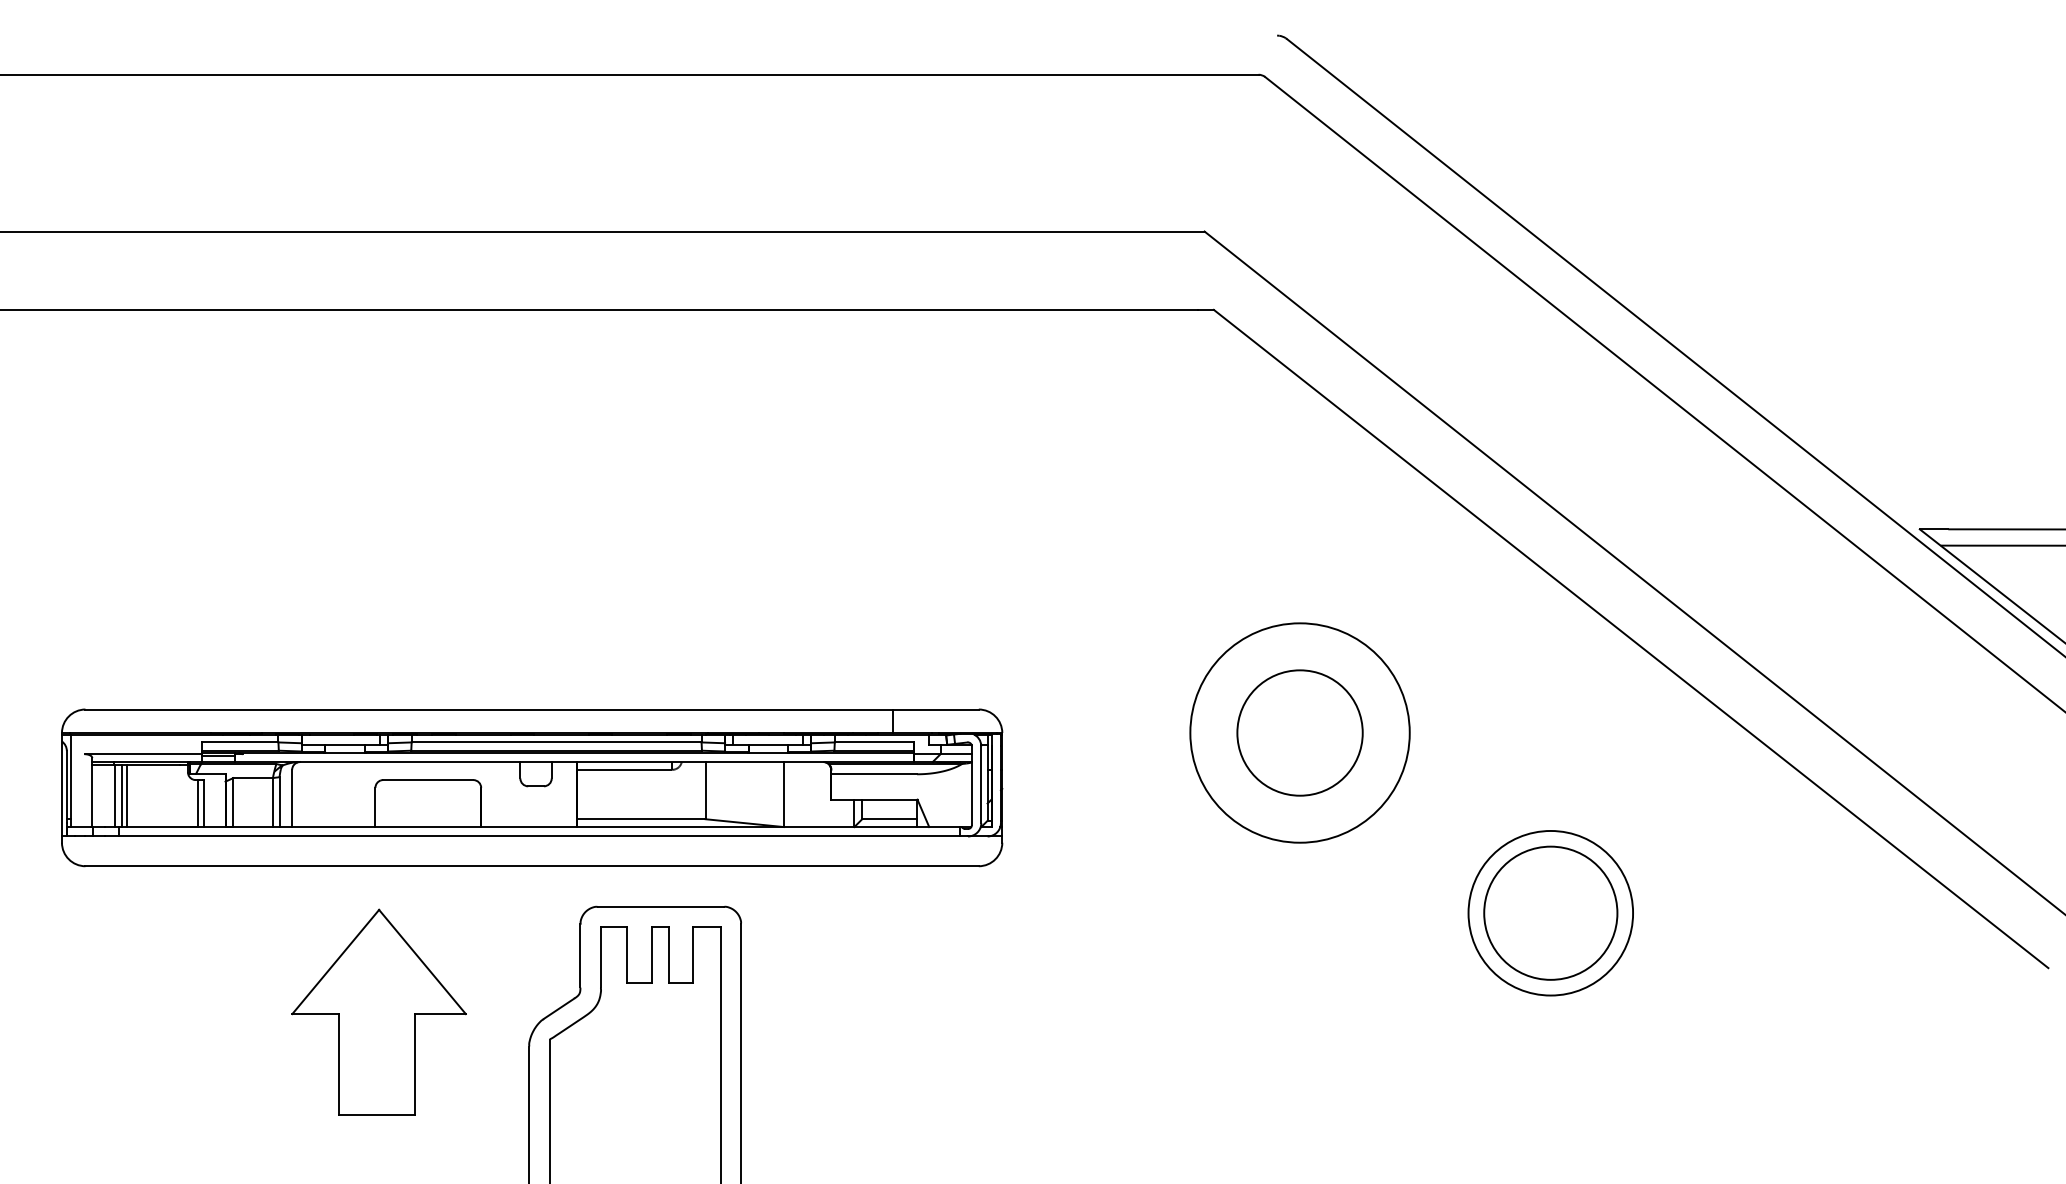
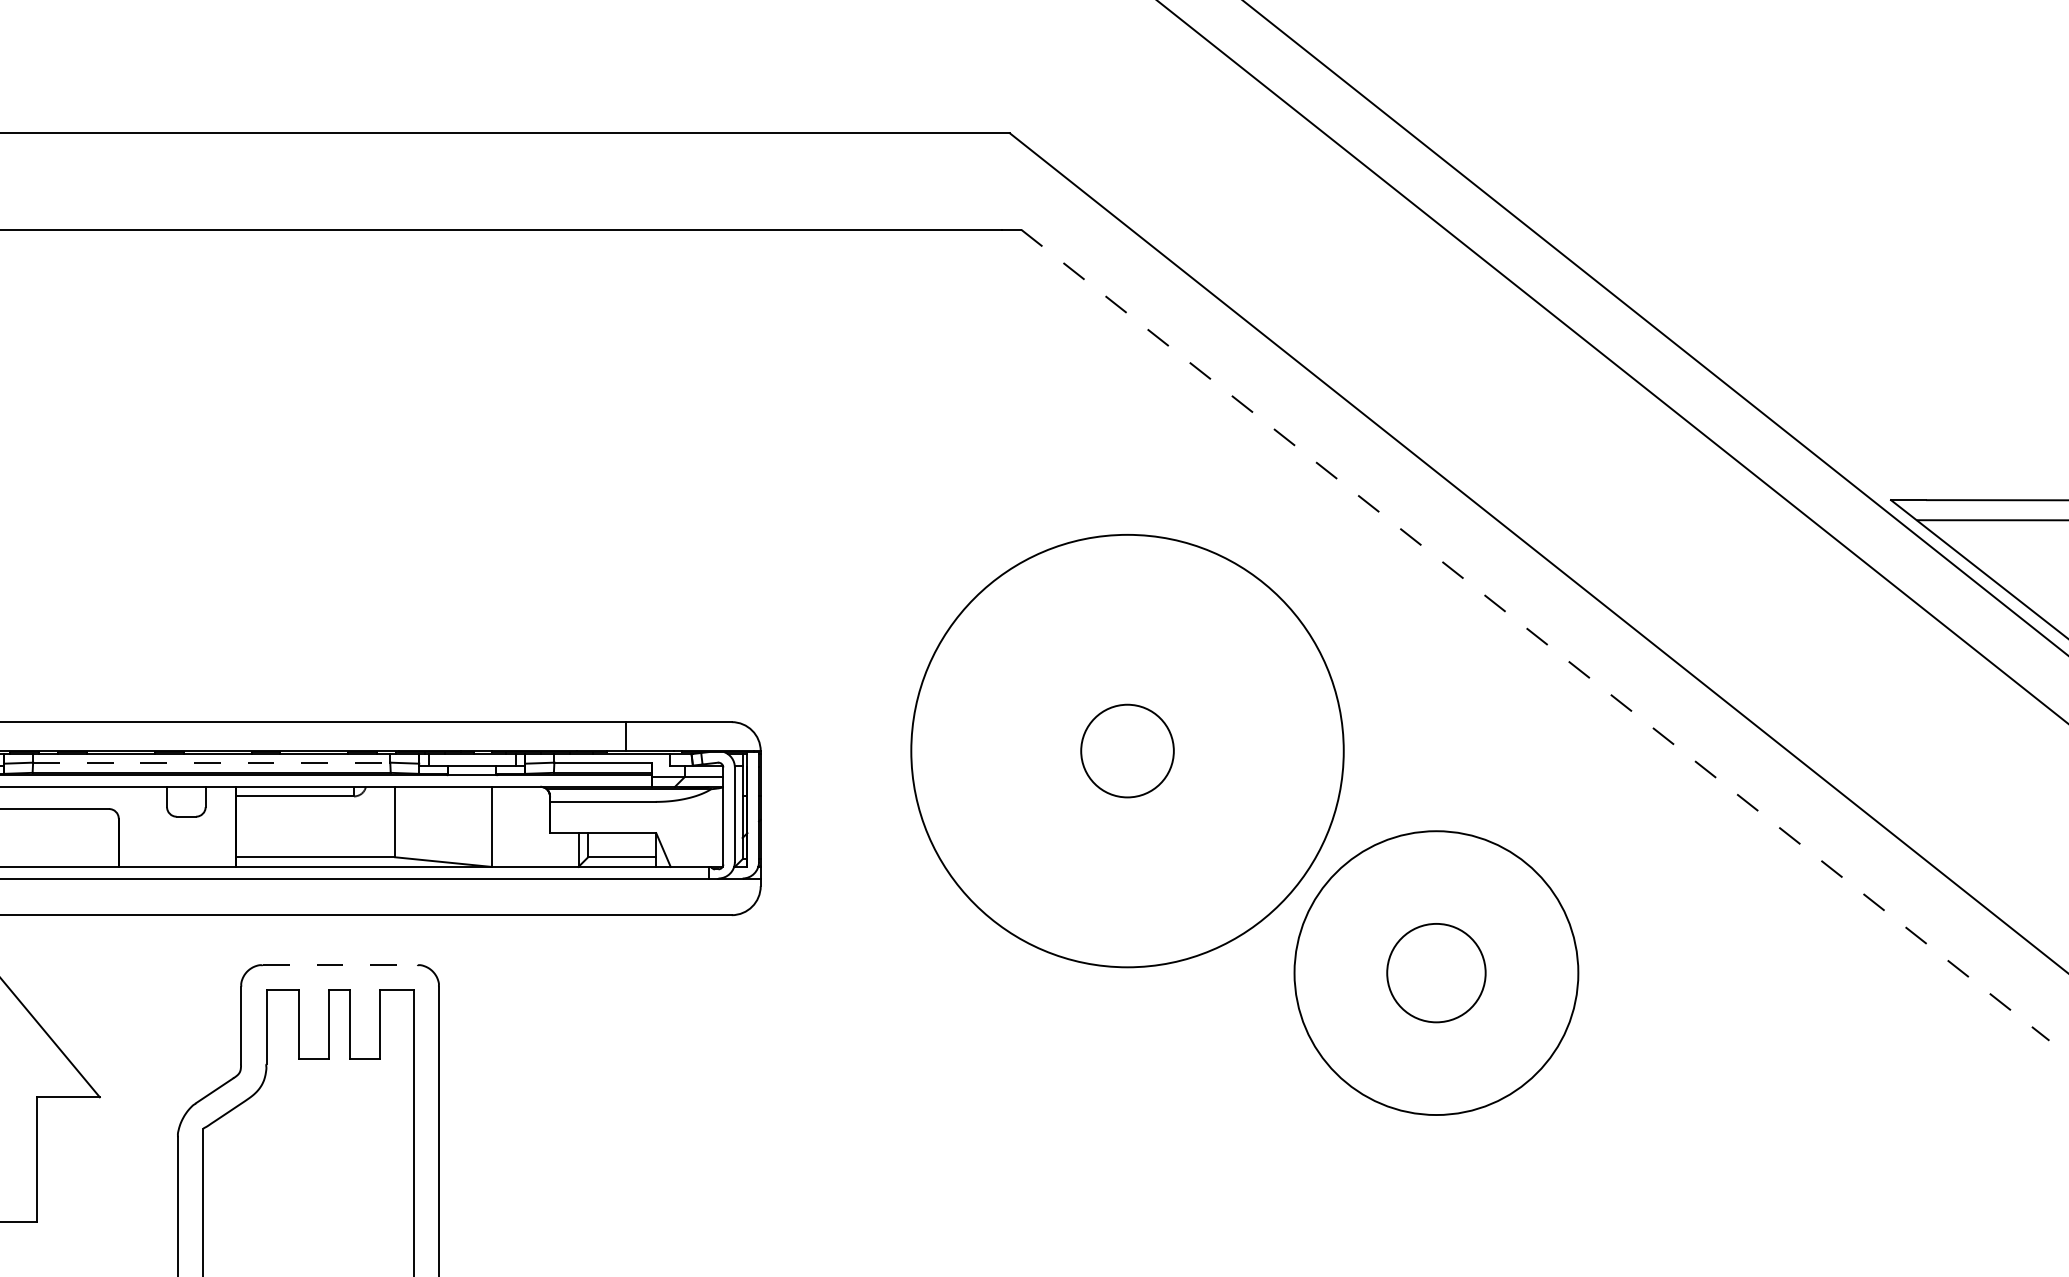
line: (1631, 639) -> (1535, 635), solid -> dashed
circle: (1299, 732) -> (1126, 750), size x0.6
circle: (1299, 732) -> (1126, 750), size x1.6
line: (556, 742) -> (211, 762), solid -> dashed
line: (660, 906) -> (339, 964), solid -> dashed
circle: (1550, 912) -> (1436, 972), size x0.6
circle: (1550, 912) -> (1436, 972), size x1.4

